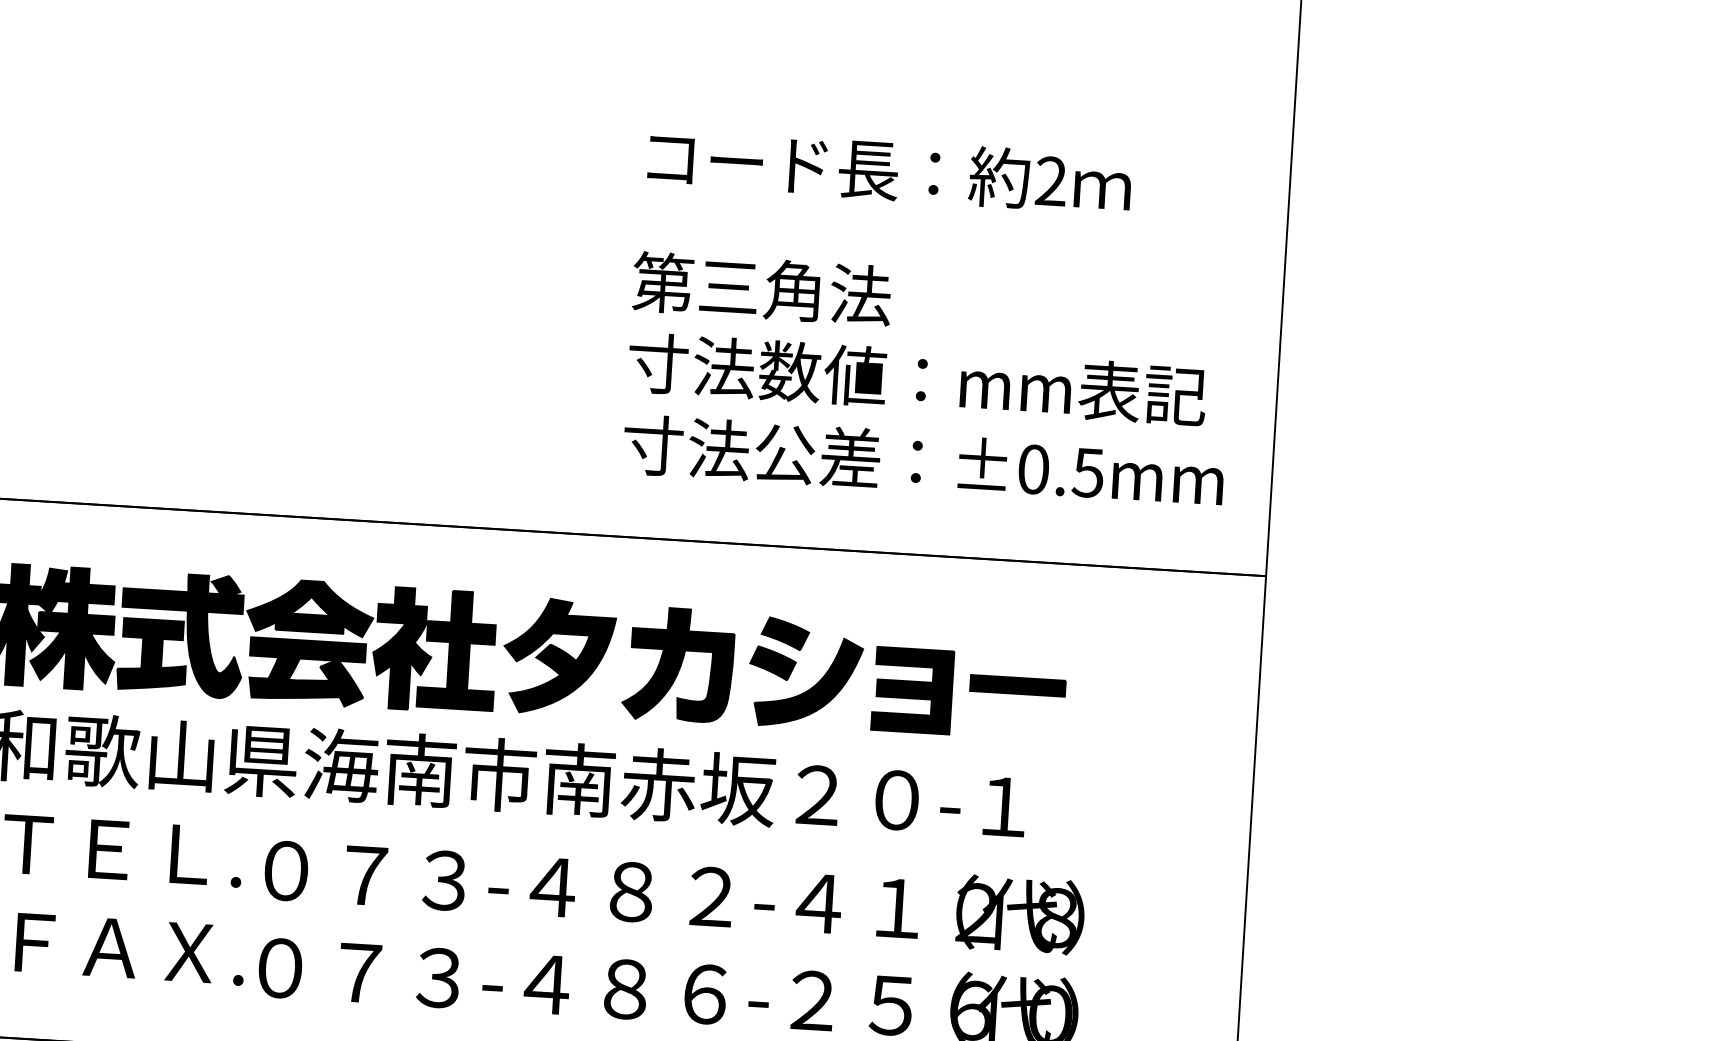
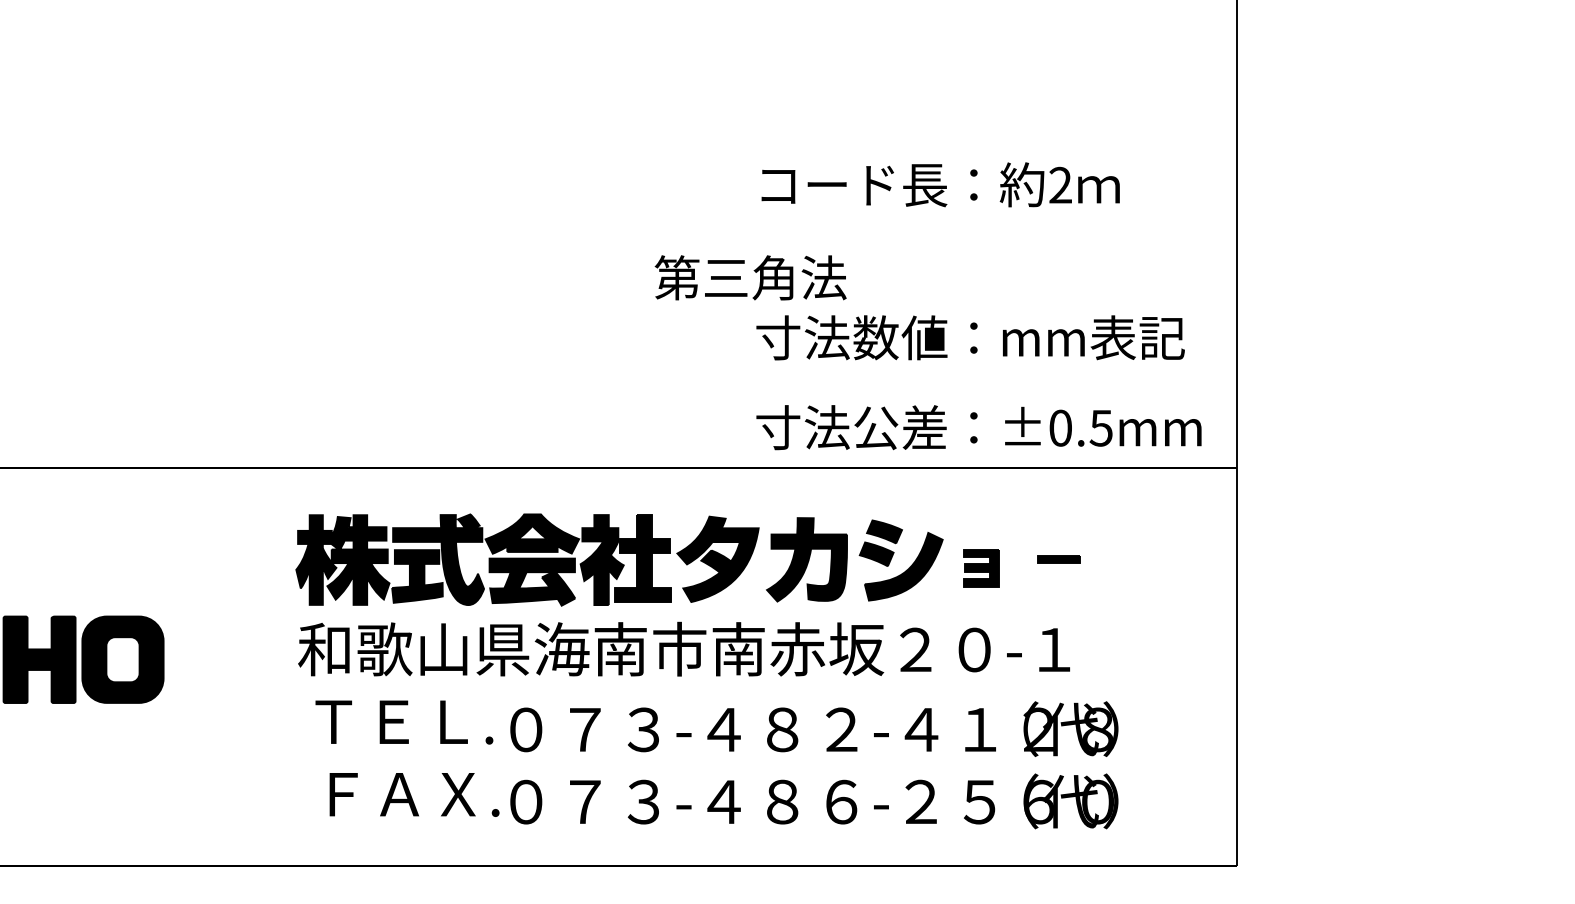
text: (761, 288) -> (750, 277), moved
text: (922, 461) -> (978, 427), moved
part: (1017, 685) -> (1058, 559), size x0.6
part: (911, 689) -> (980, 567), size x0.6

